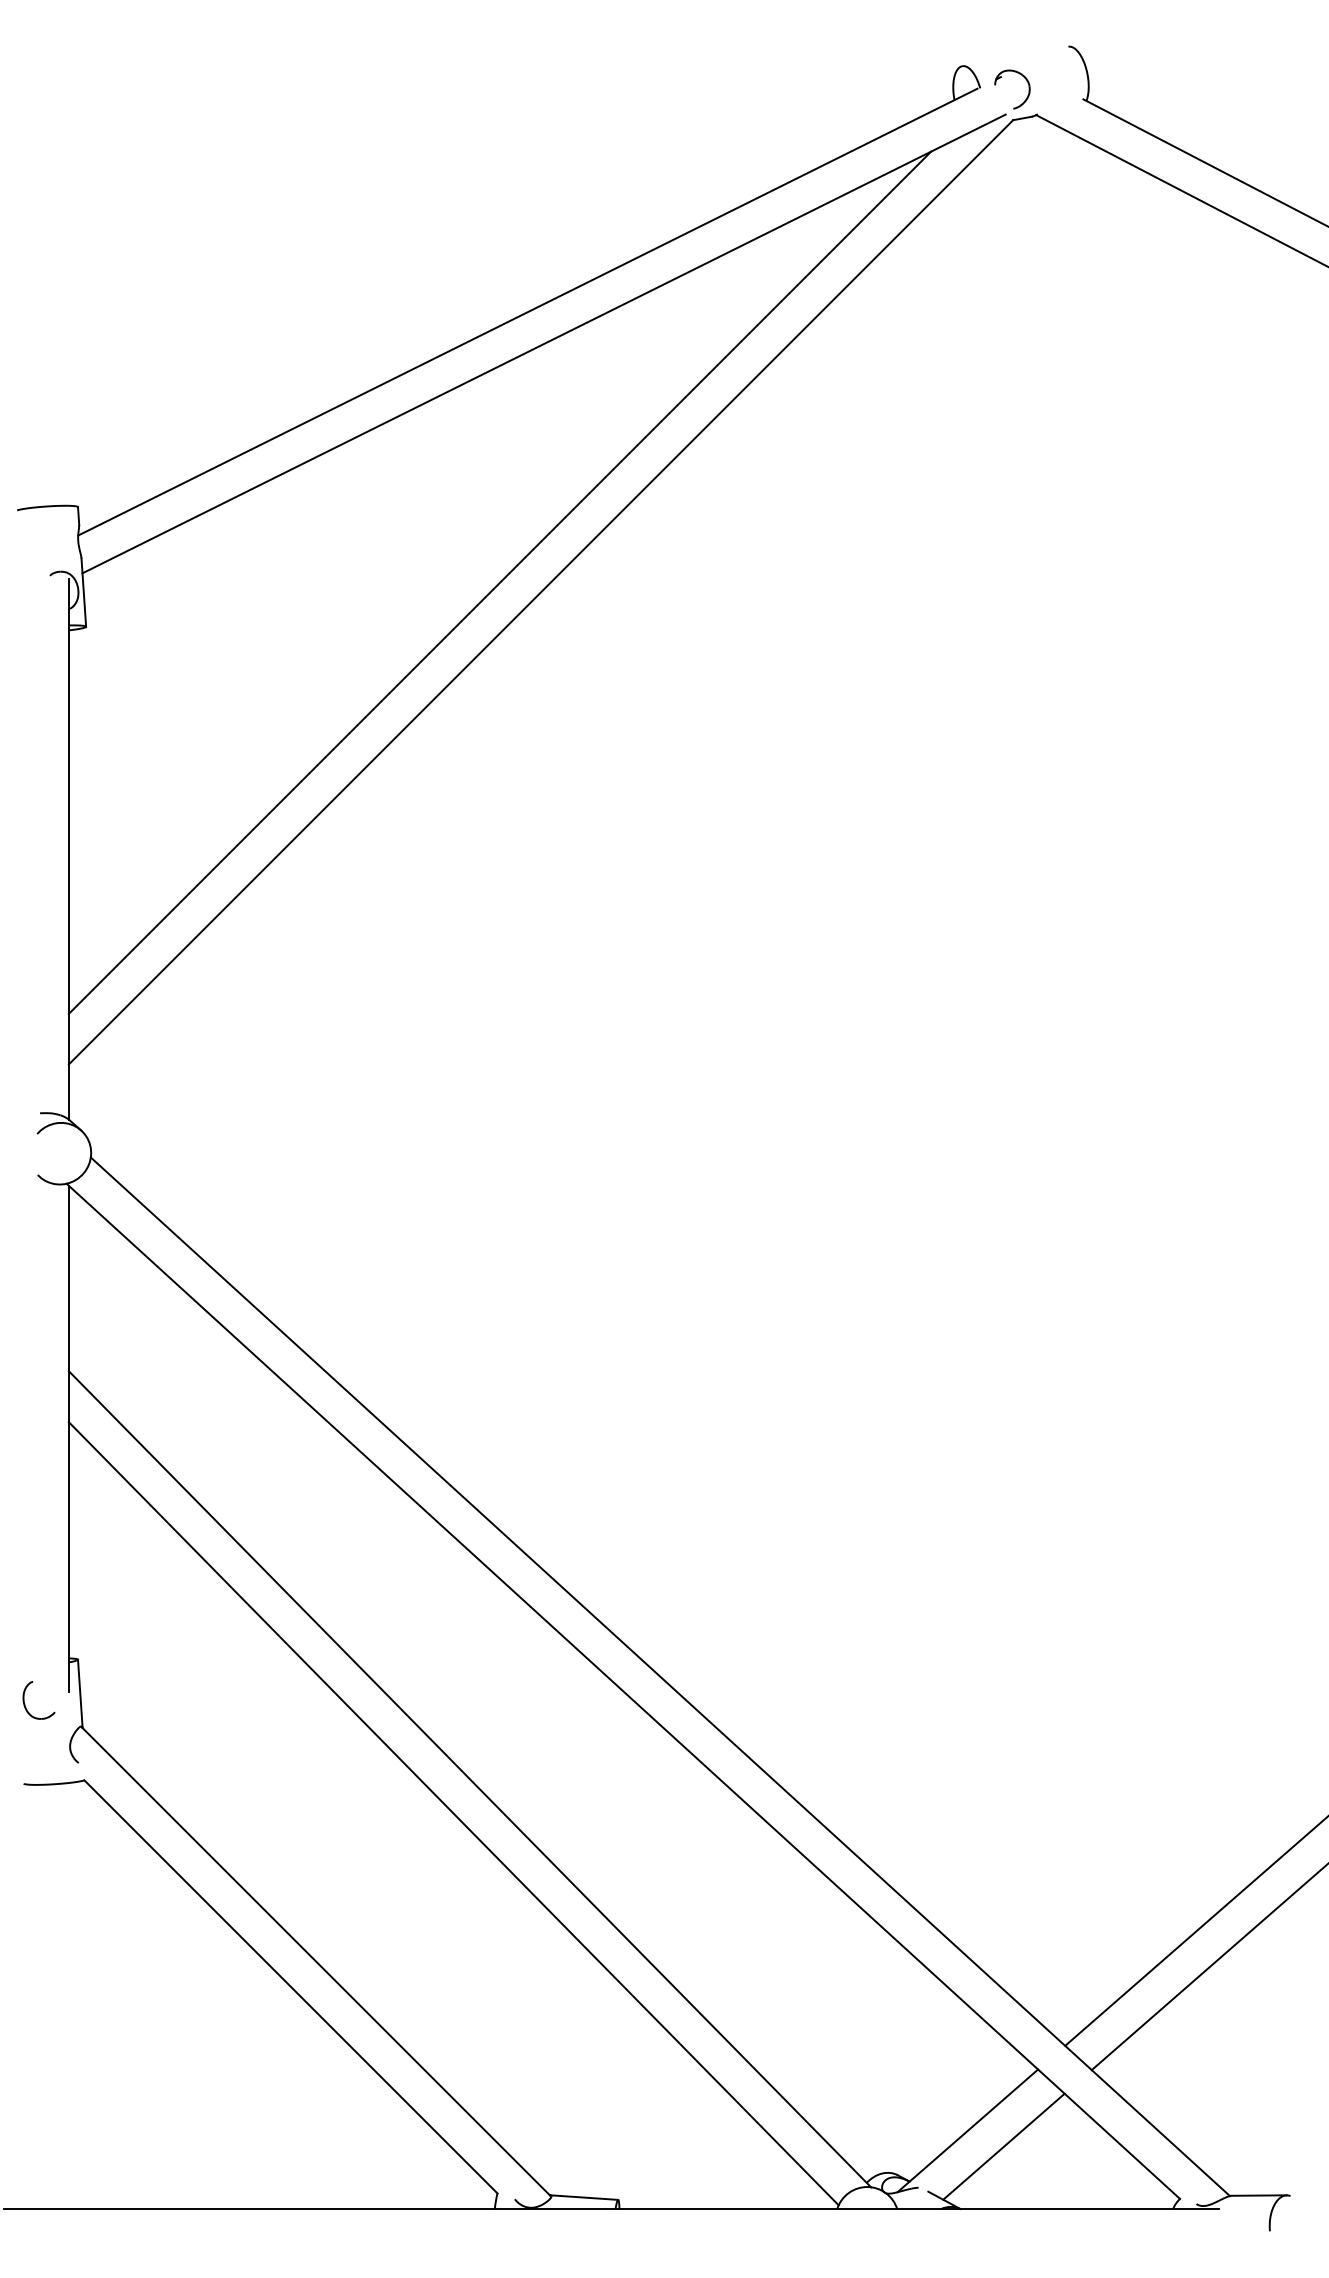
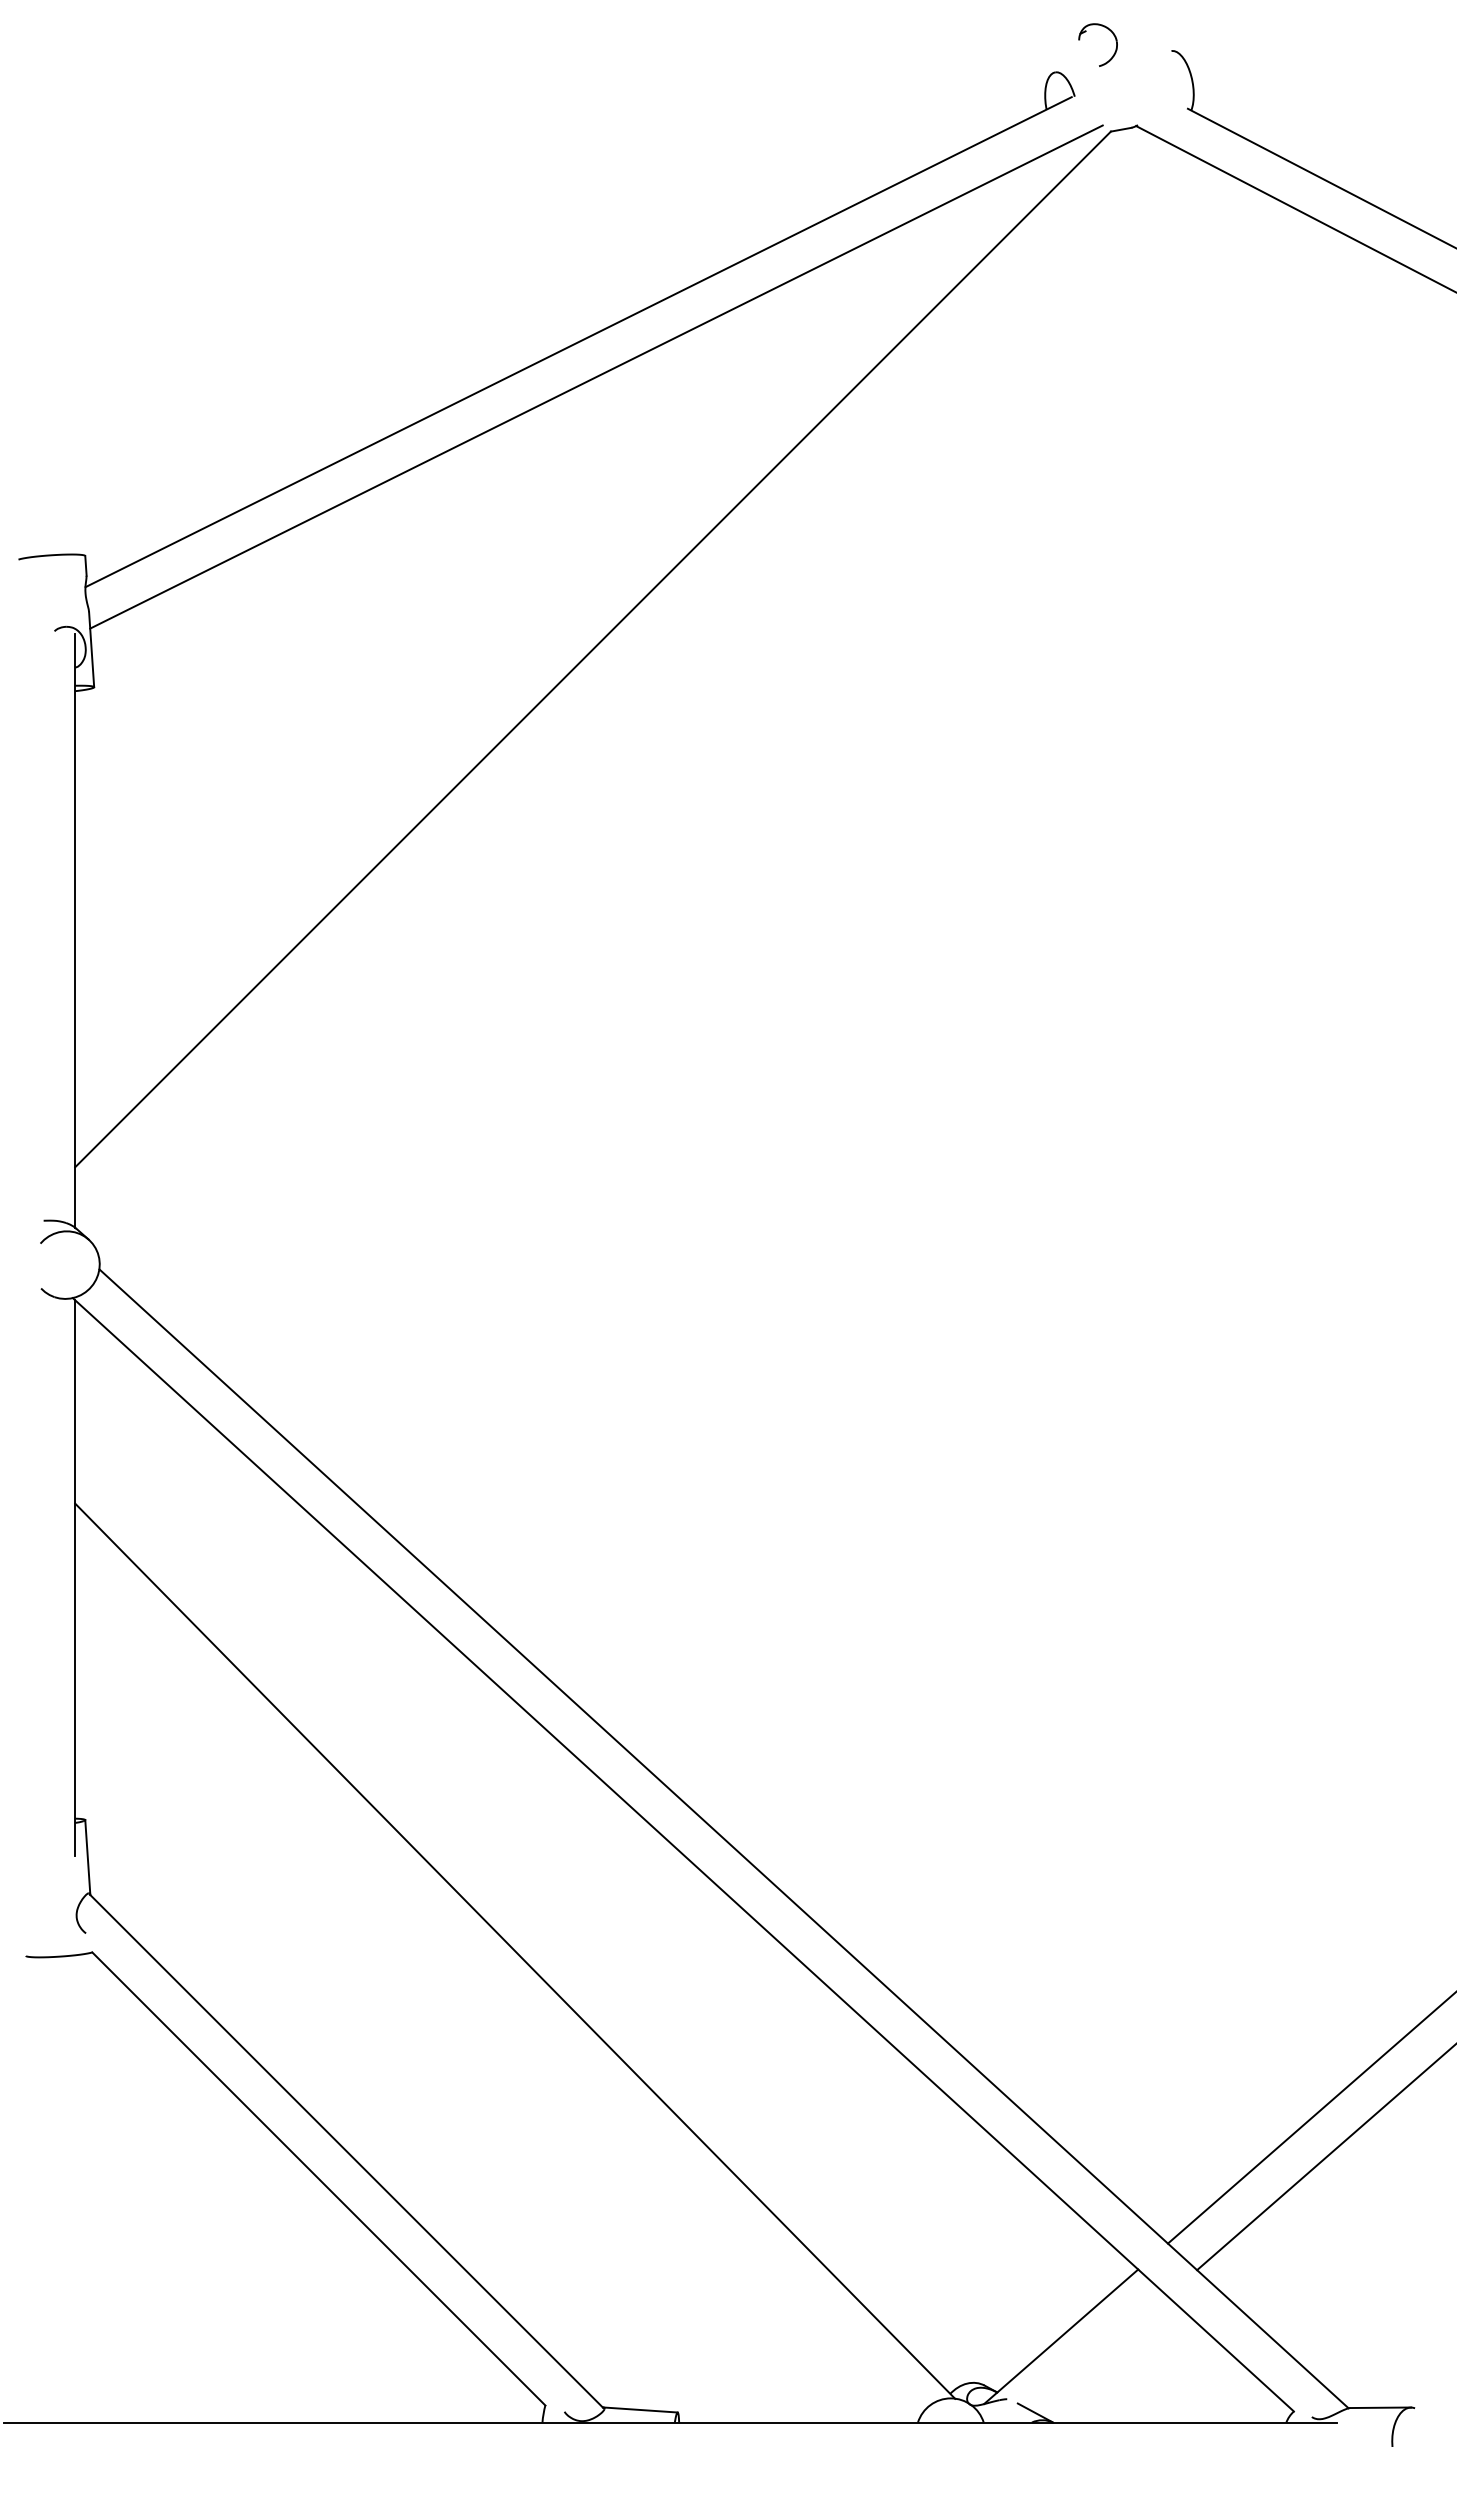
part: (1000, 78) -> (1085, 32), moved
line: (499, 582) -> (547, 638), removed
part: (25, 1703) -> (27, 1868), removed
line: (453, 1813) -> (497, 1988), removed
line: (1003, 2146) -> (1100, 2354), removed

